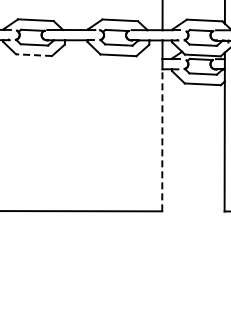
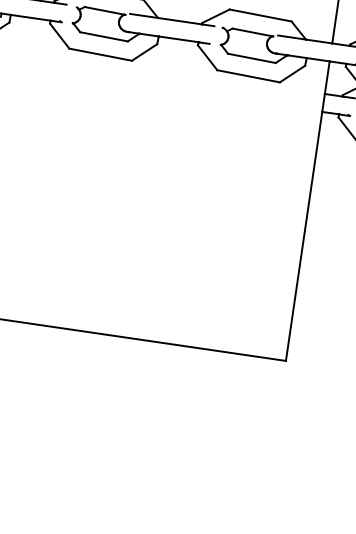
line: (34, 55) -> (101, 55), dashed -> solid
line: (162, 139) -> (304, 235), dashed -> solid

